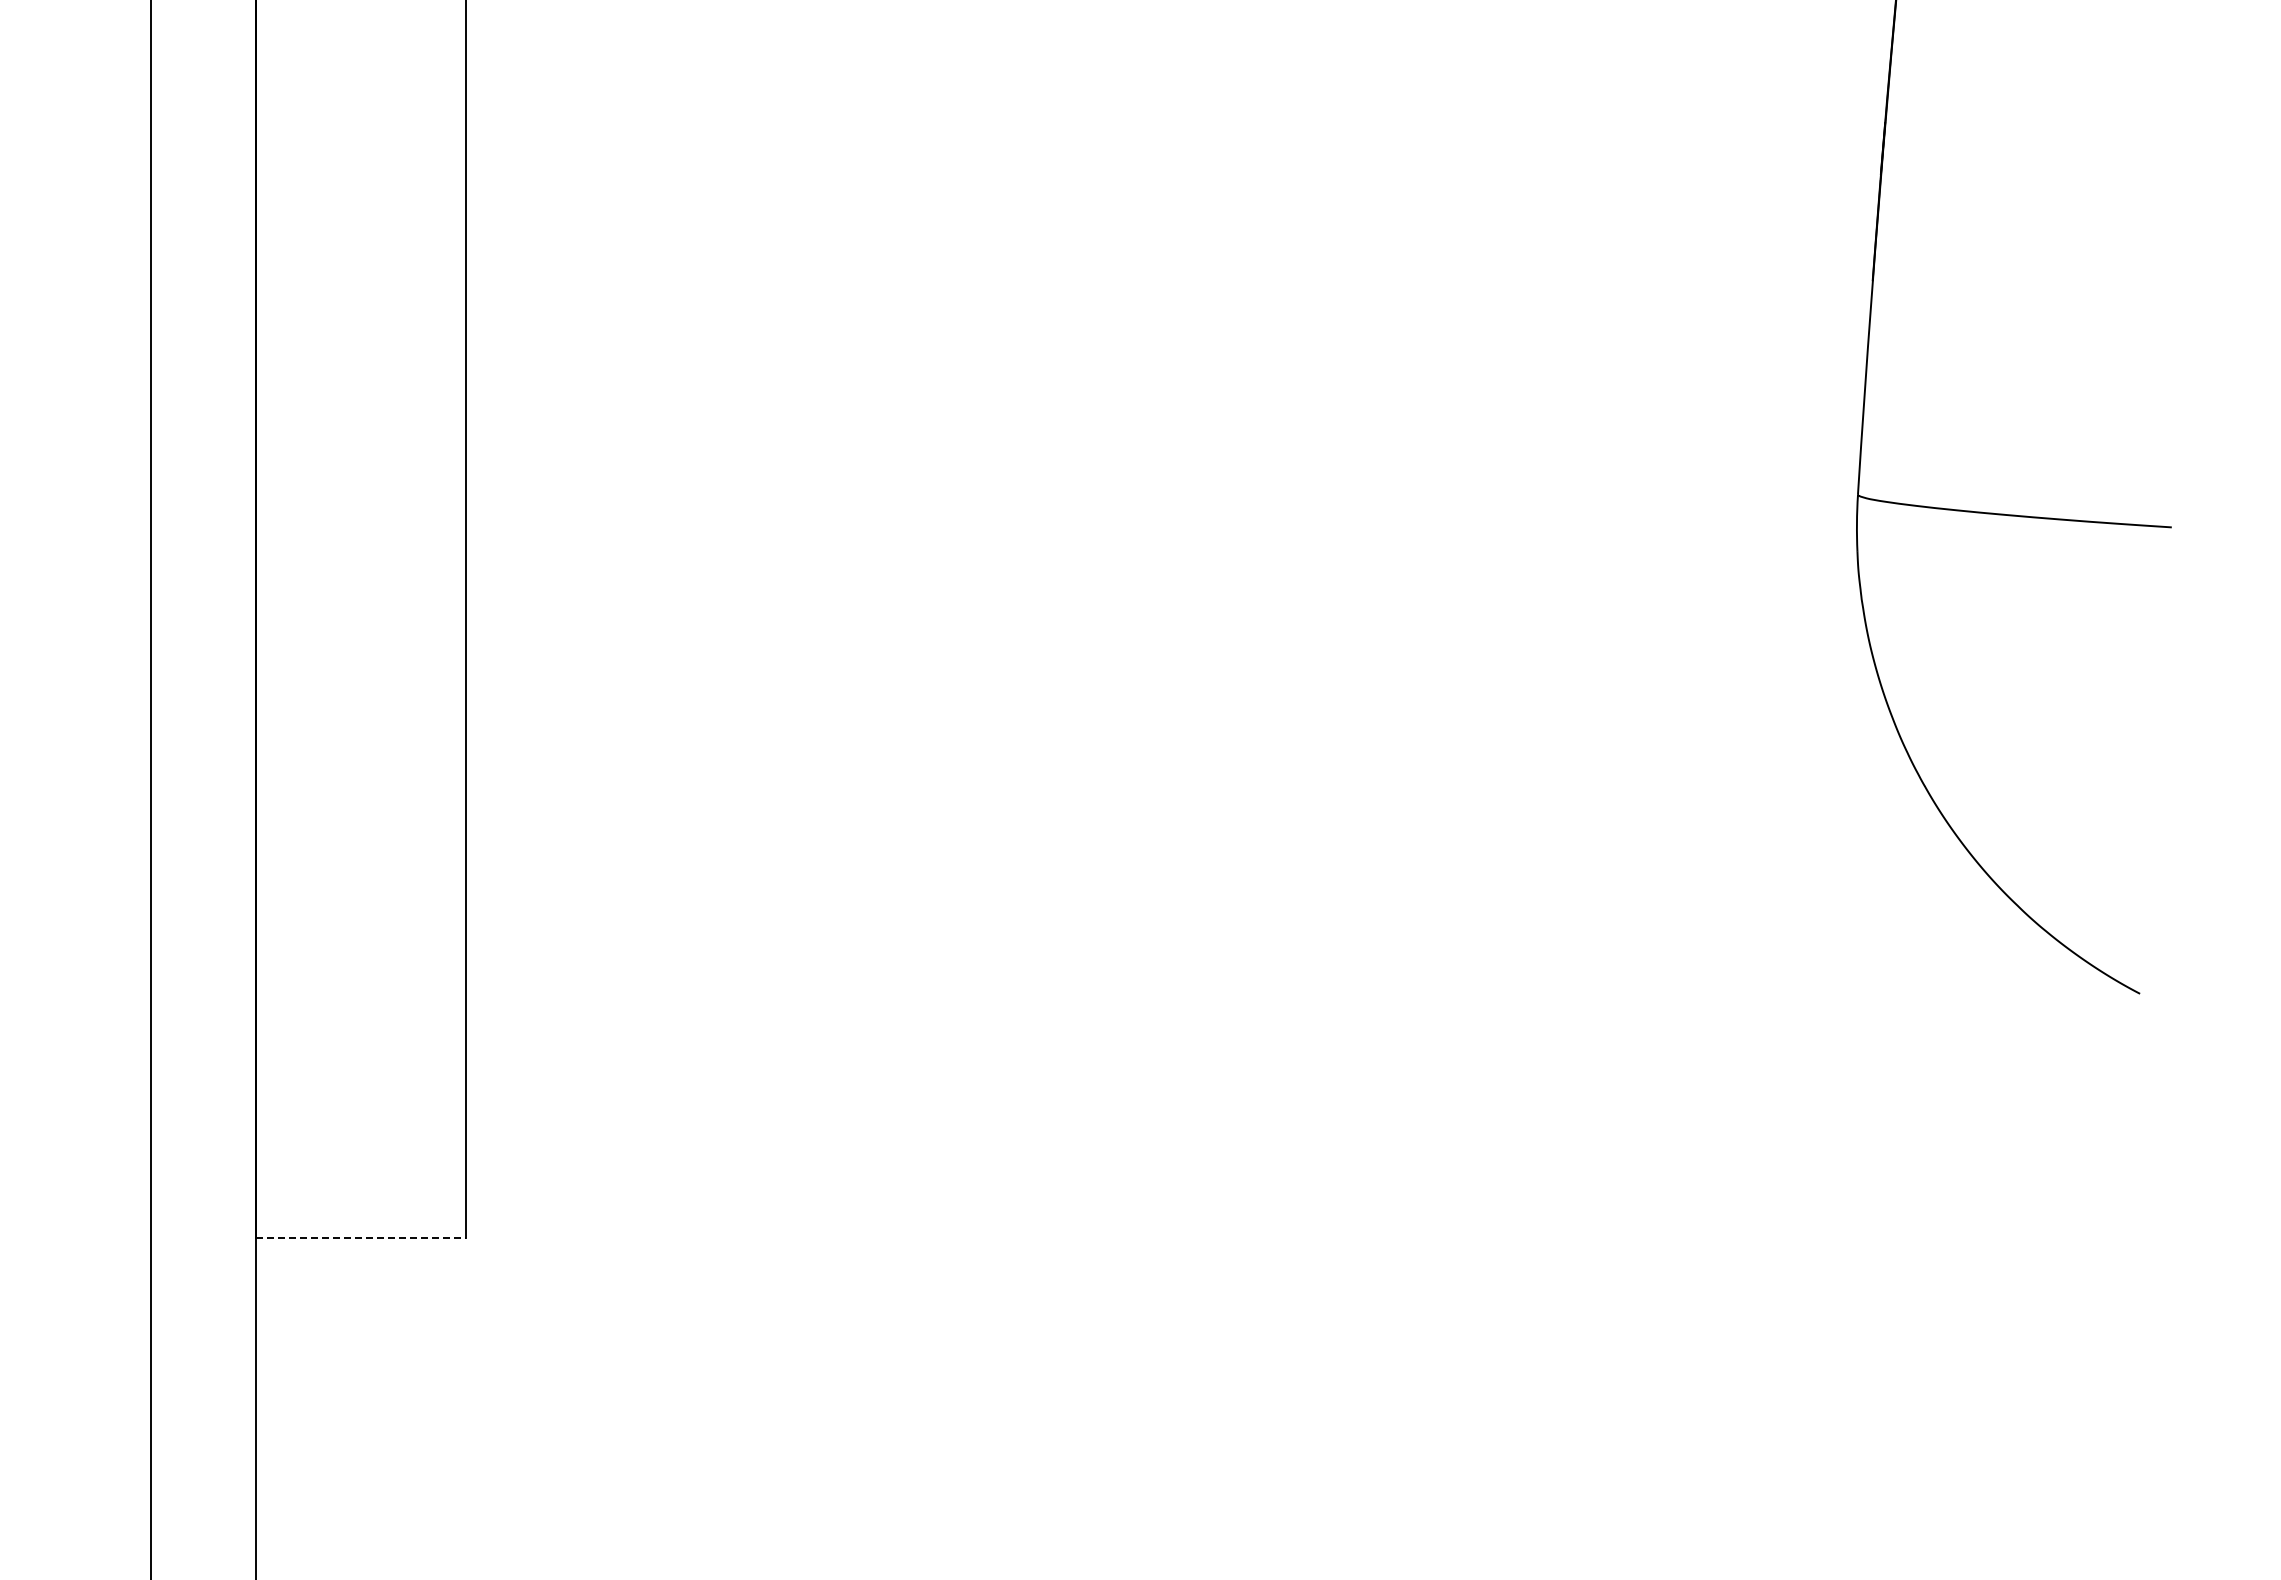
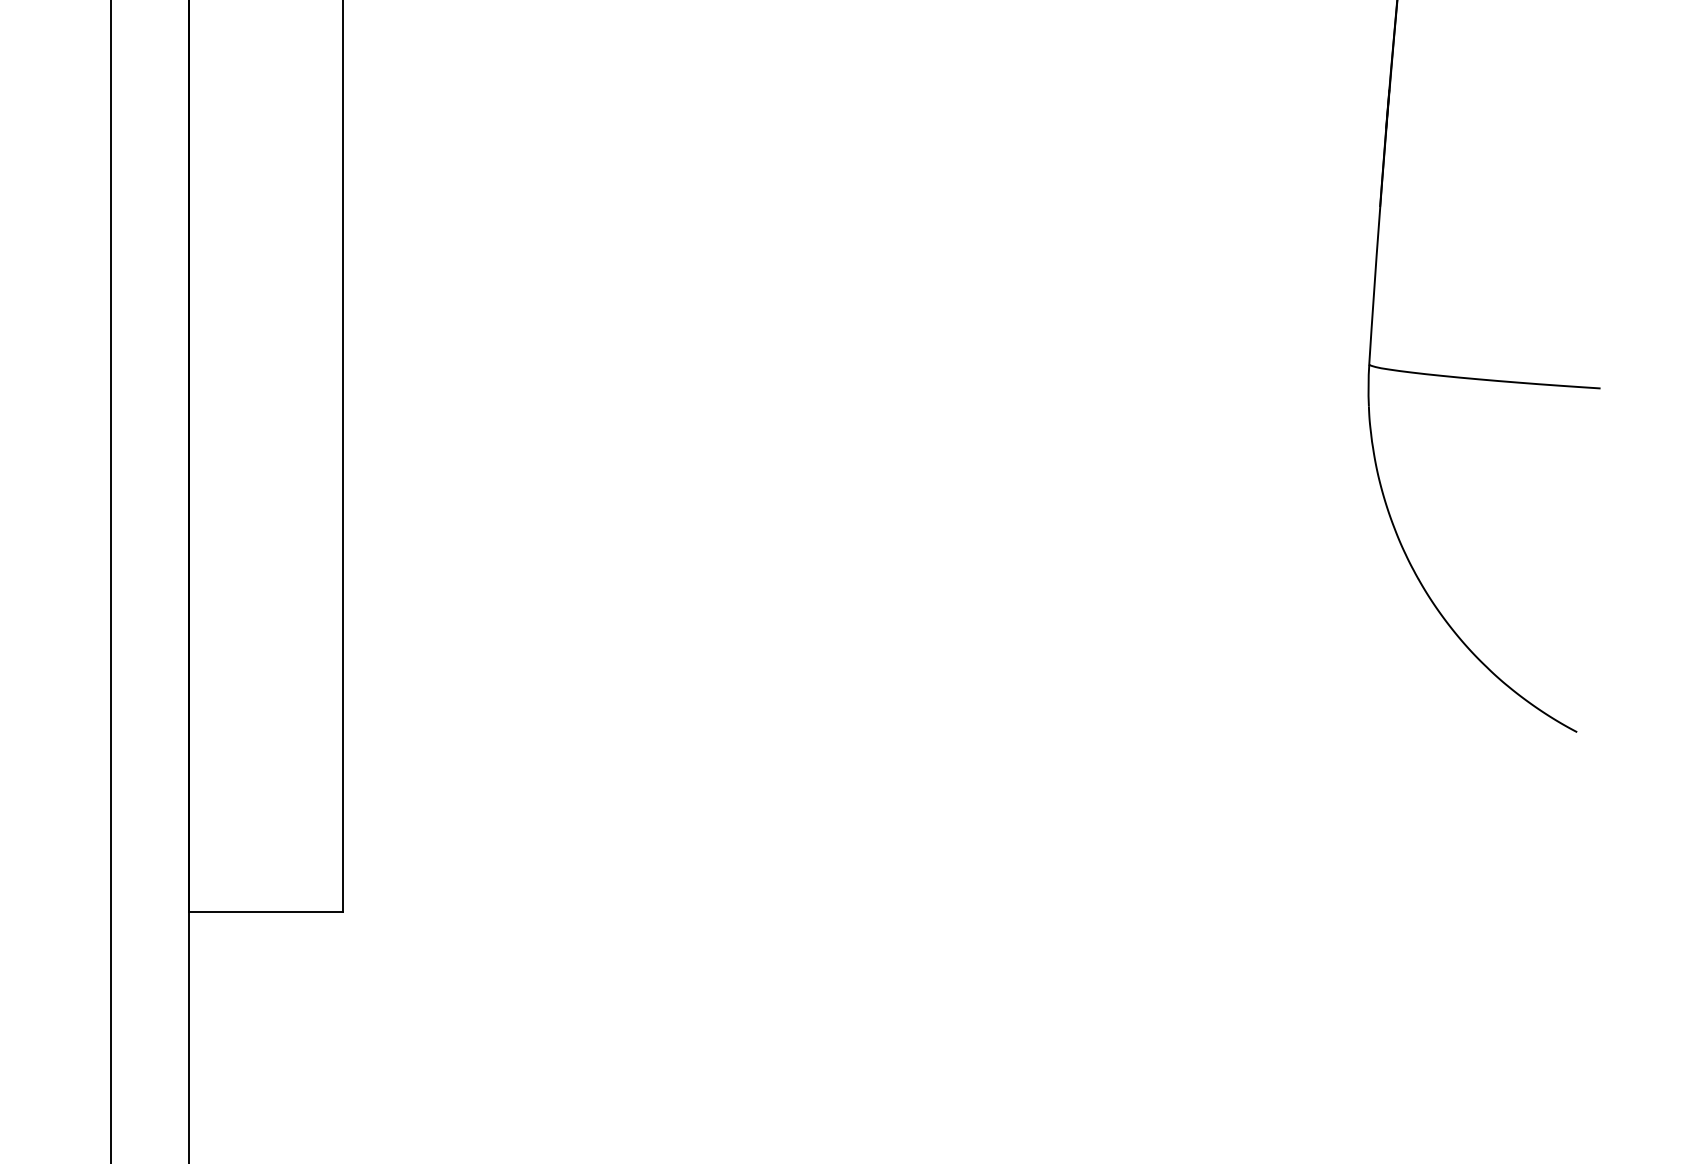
line: (360, 1237) -> (265, 911), dashed -> solid

